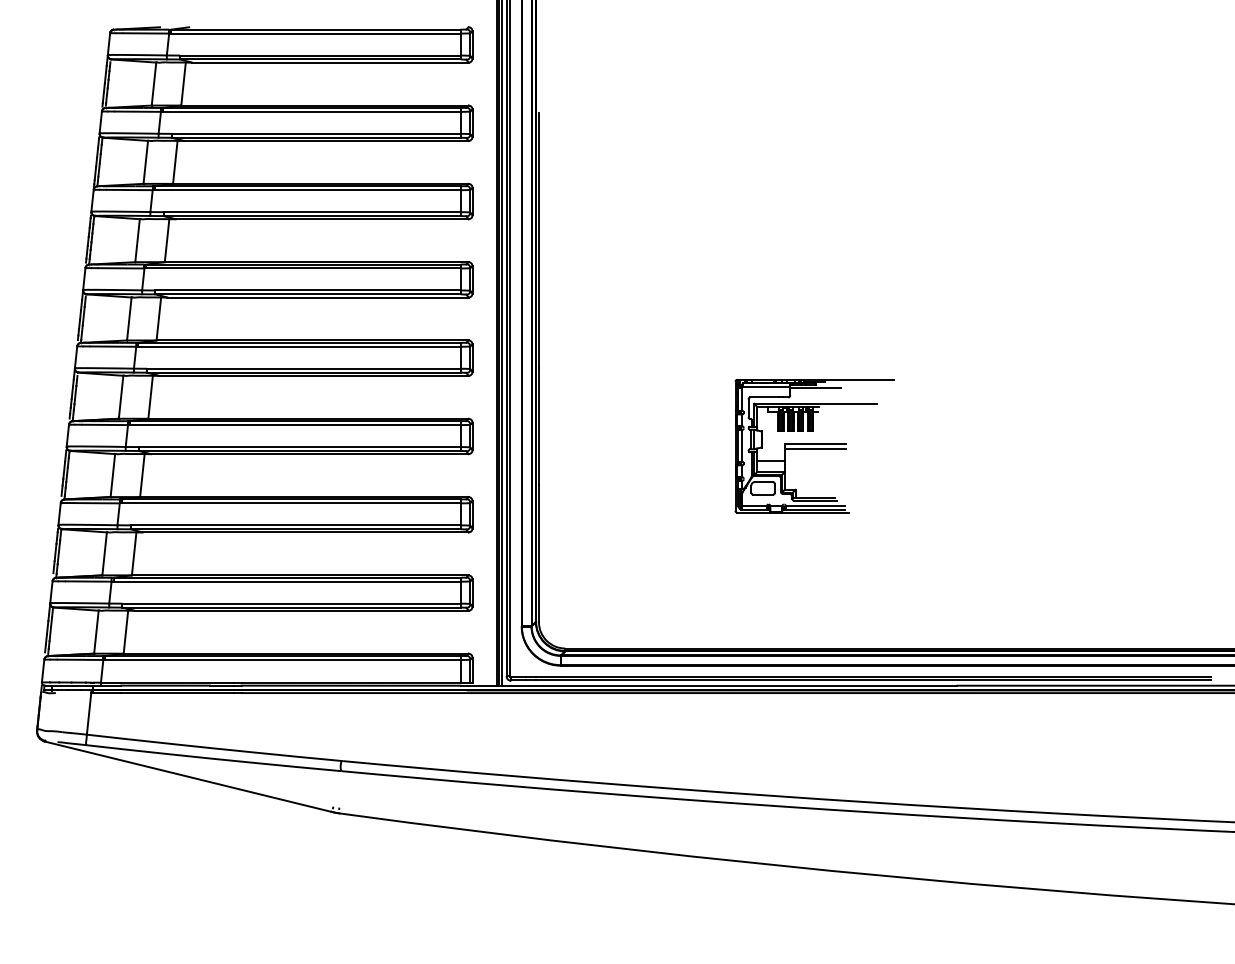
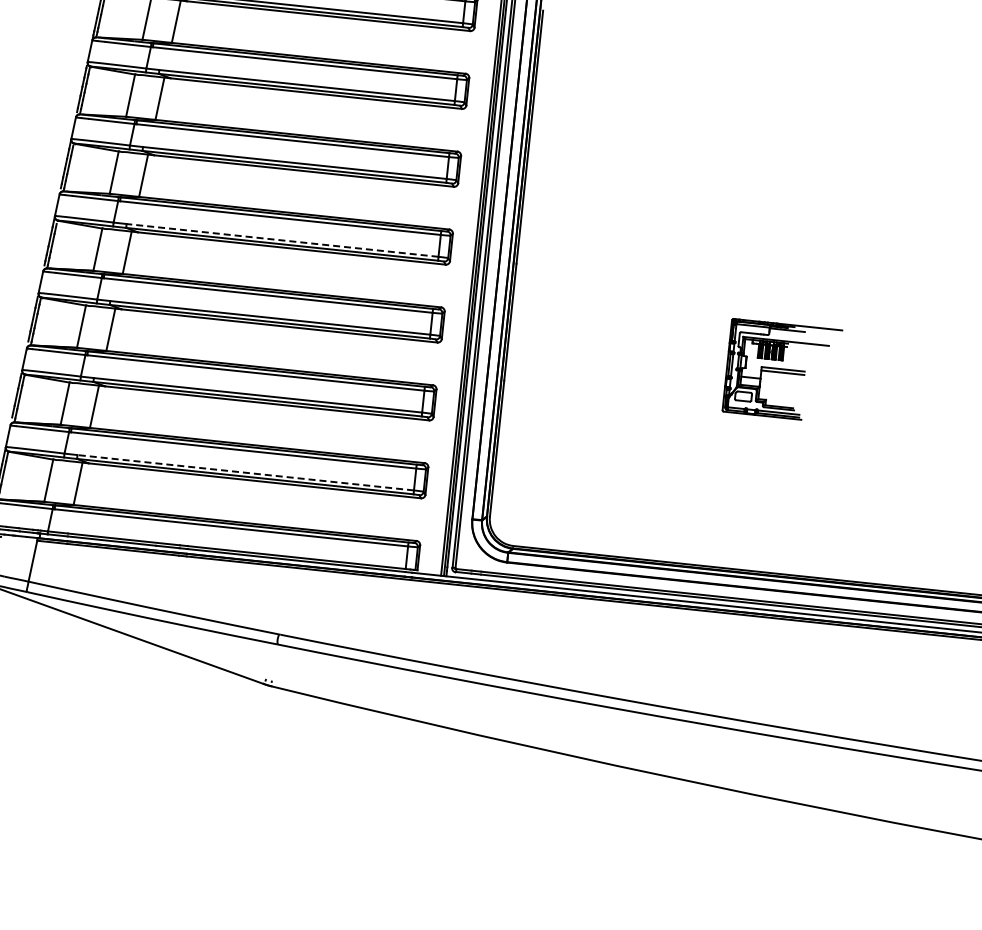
line: (303, 368) -> (282, 240), solid -> dashed
part: (814, 446) -> (782, 371), size x0.7
line: (291, 603) -> (245, 472), solid -> dashed

